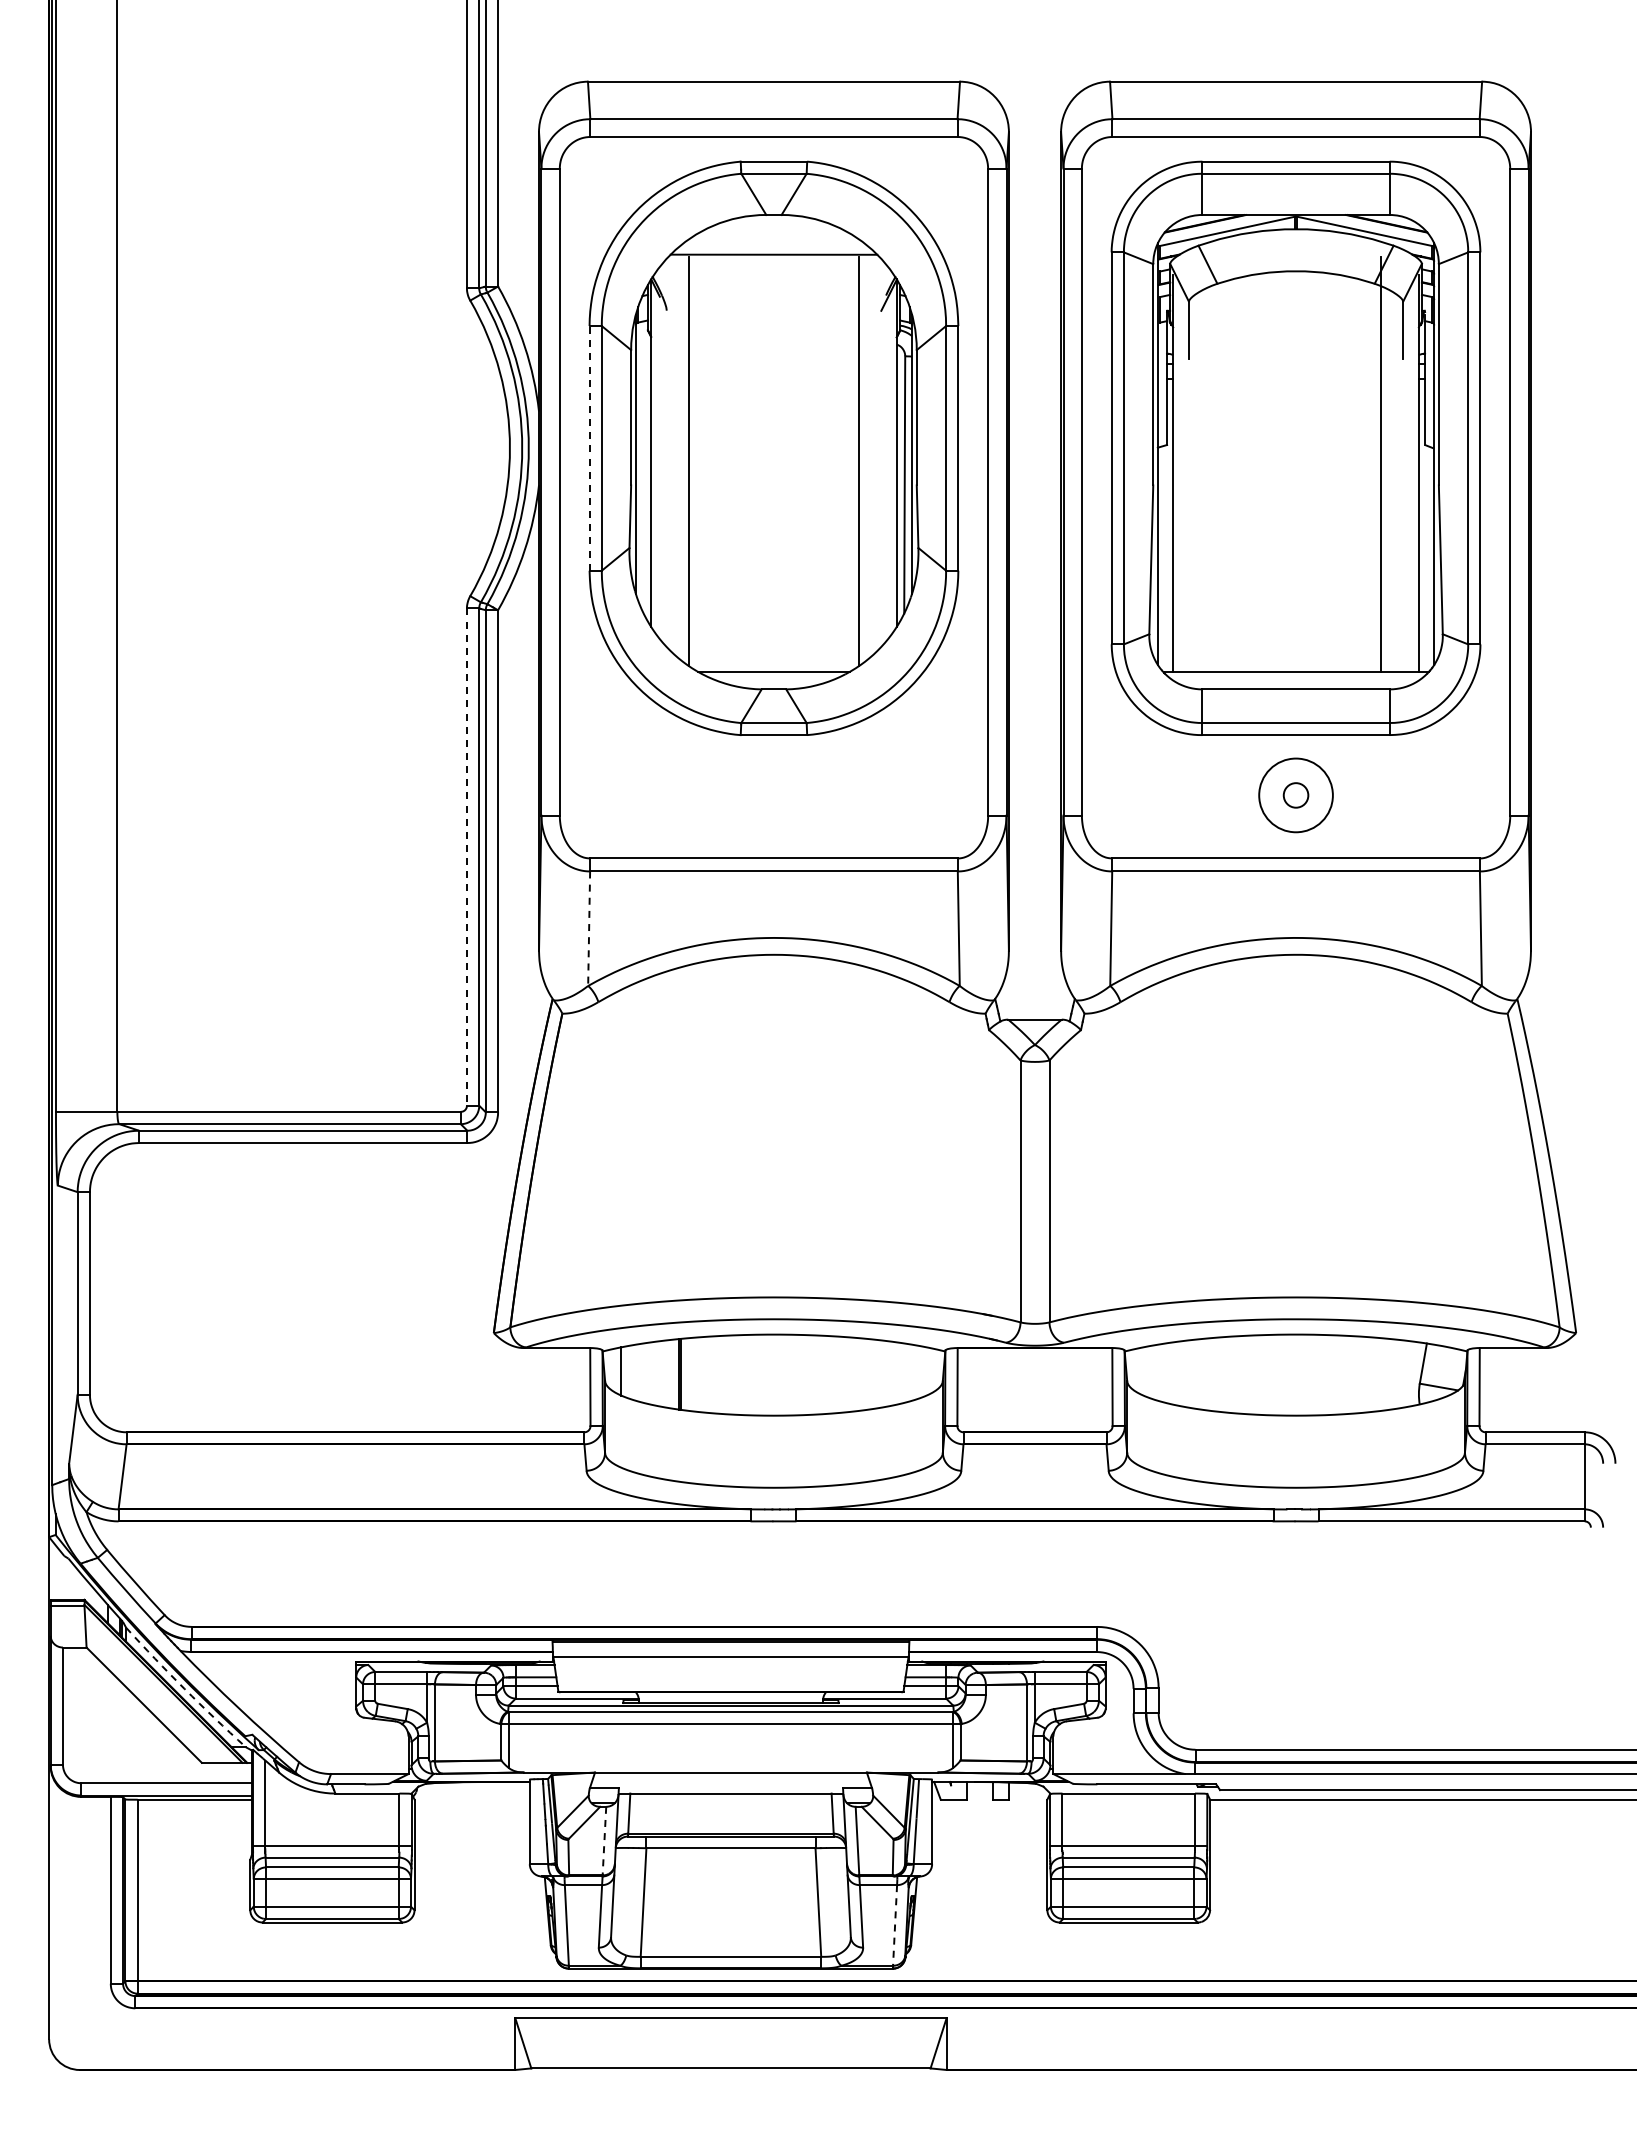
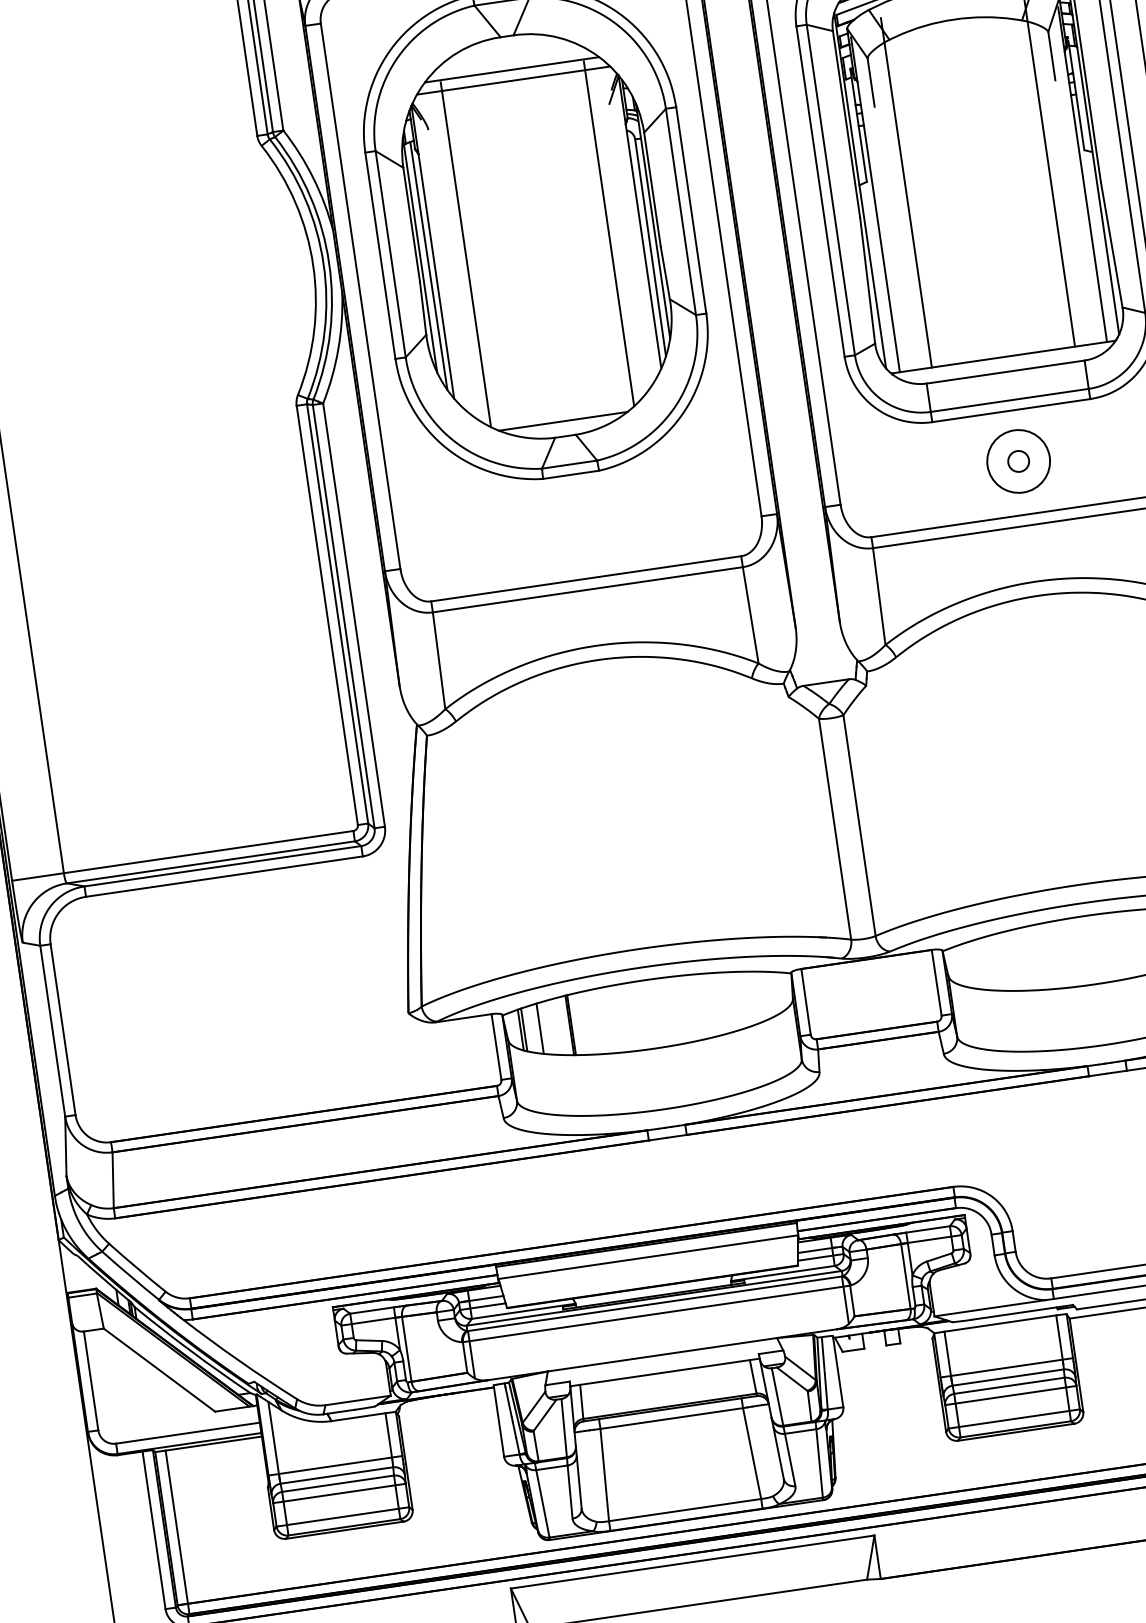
line: (773, 267) -> (513, 80), added
line: (589, 447) -> (380, 255), dashed -> solid
line: (1211, 464) -> (906, 192), added
line: (643, 468) -> (428, 266), added
line: (466, 857) -> (326, 615), dashed -> solid
line: (589, 929) -> (439, 661), dashed -> solid
line: (625, 1371) -> (524, 1029), added
line: (644, 1373) -> (540, 1028), added
arc: (184, 1688) -> (191, 1351), dashed -> solid
line: (604, 1841) -> (564, 1428), dashed -> solid
line: (895, 1925) -> (819, 1463), dashed -> solid

